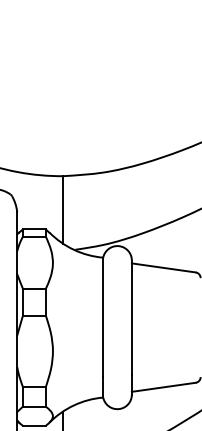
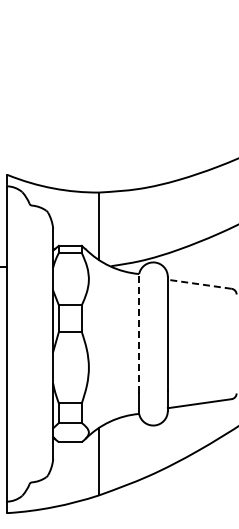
line: (163, 268) -> (199, 284), solid -> dashed
line: (103, 317) -> (139, 333), solid -> dashed

